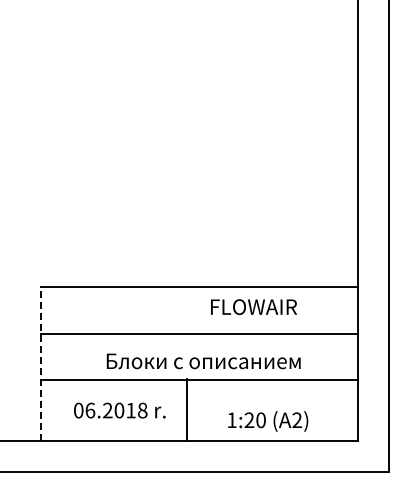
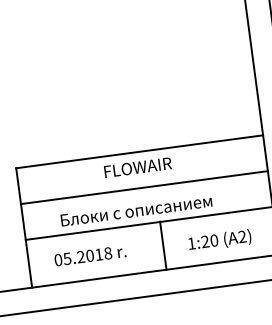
text: (253, 306) -> (137, 167), moved
text: (203, 361) -> (136, 210), moved
line: (40, 364) -> (23, 228), dashed -> solid
text: (90, 410) -> (67, 258), 06.2018 -> 05.2018
line: (186, 410) -> (163, 246), moved
text: (268, 421) -> (220, 240), moved

